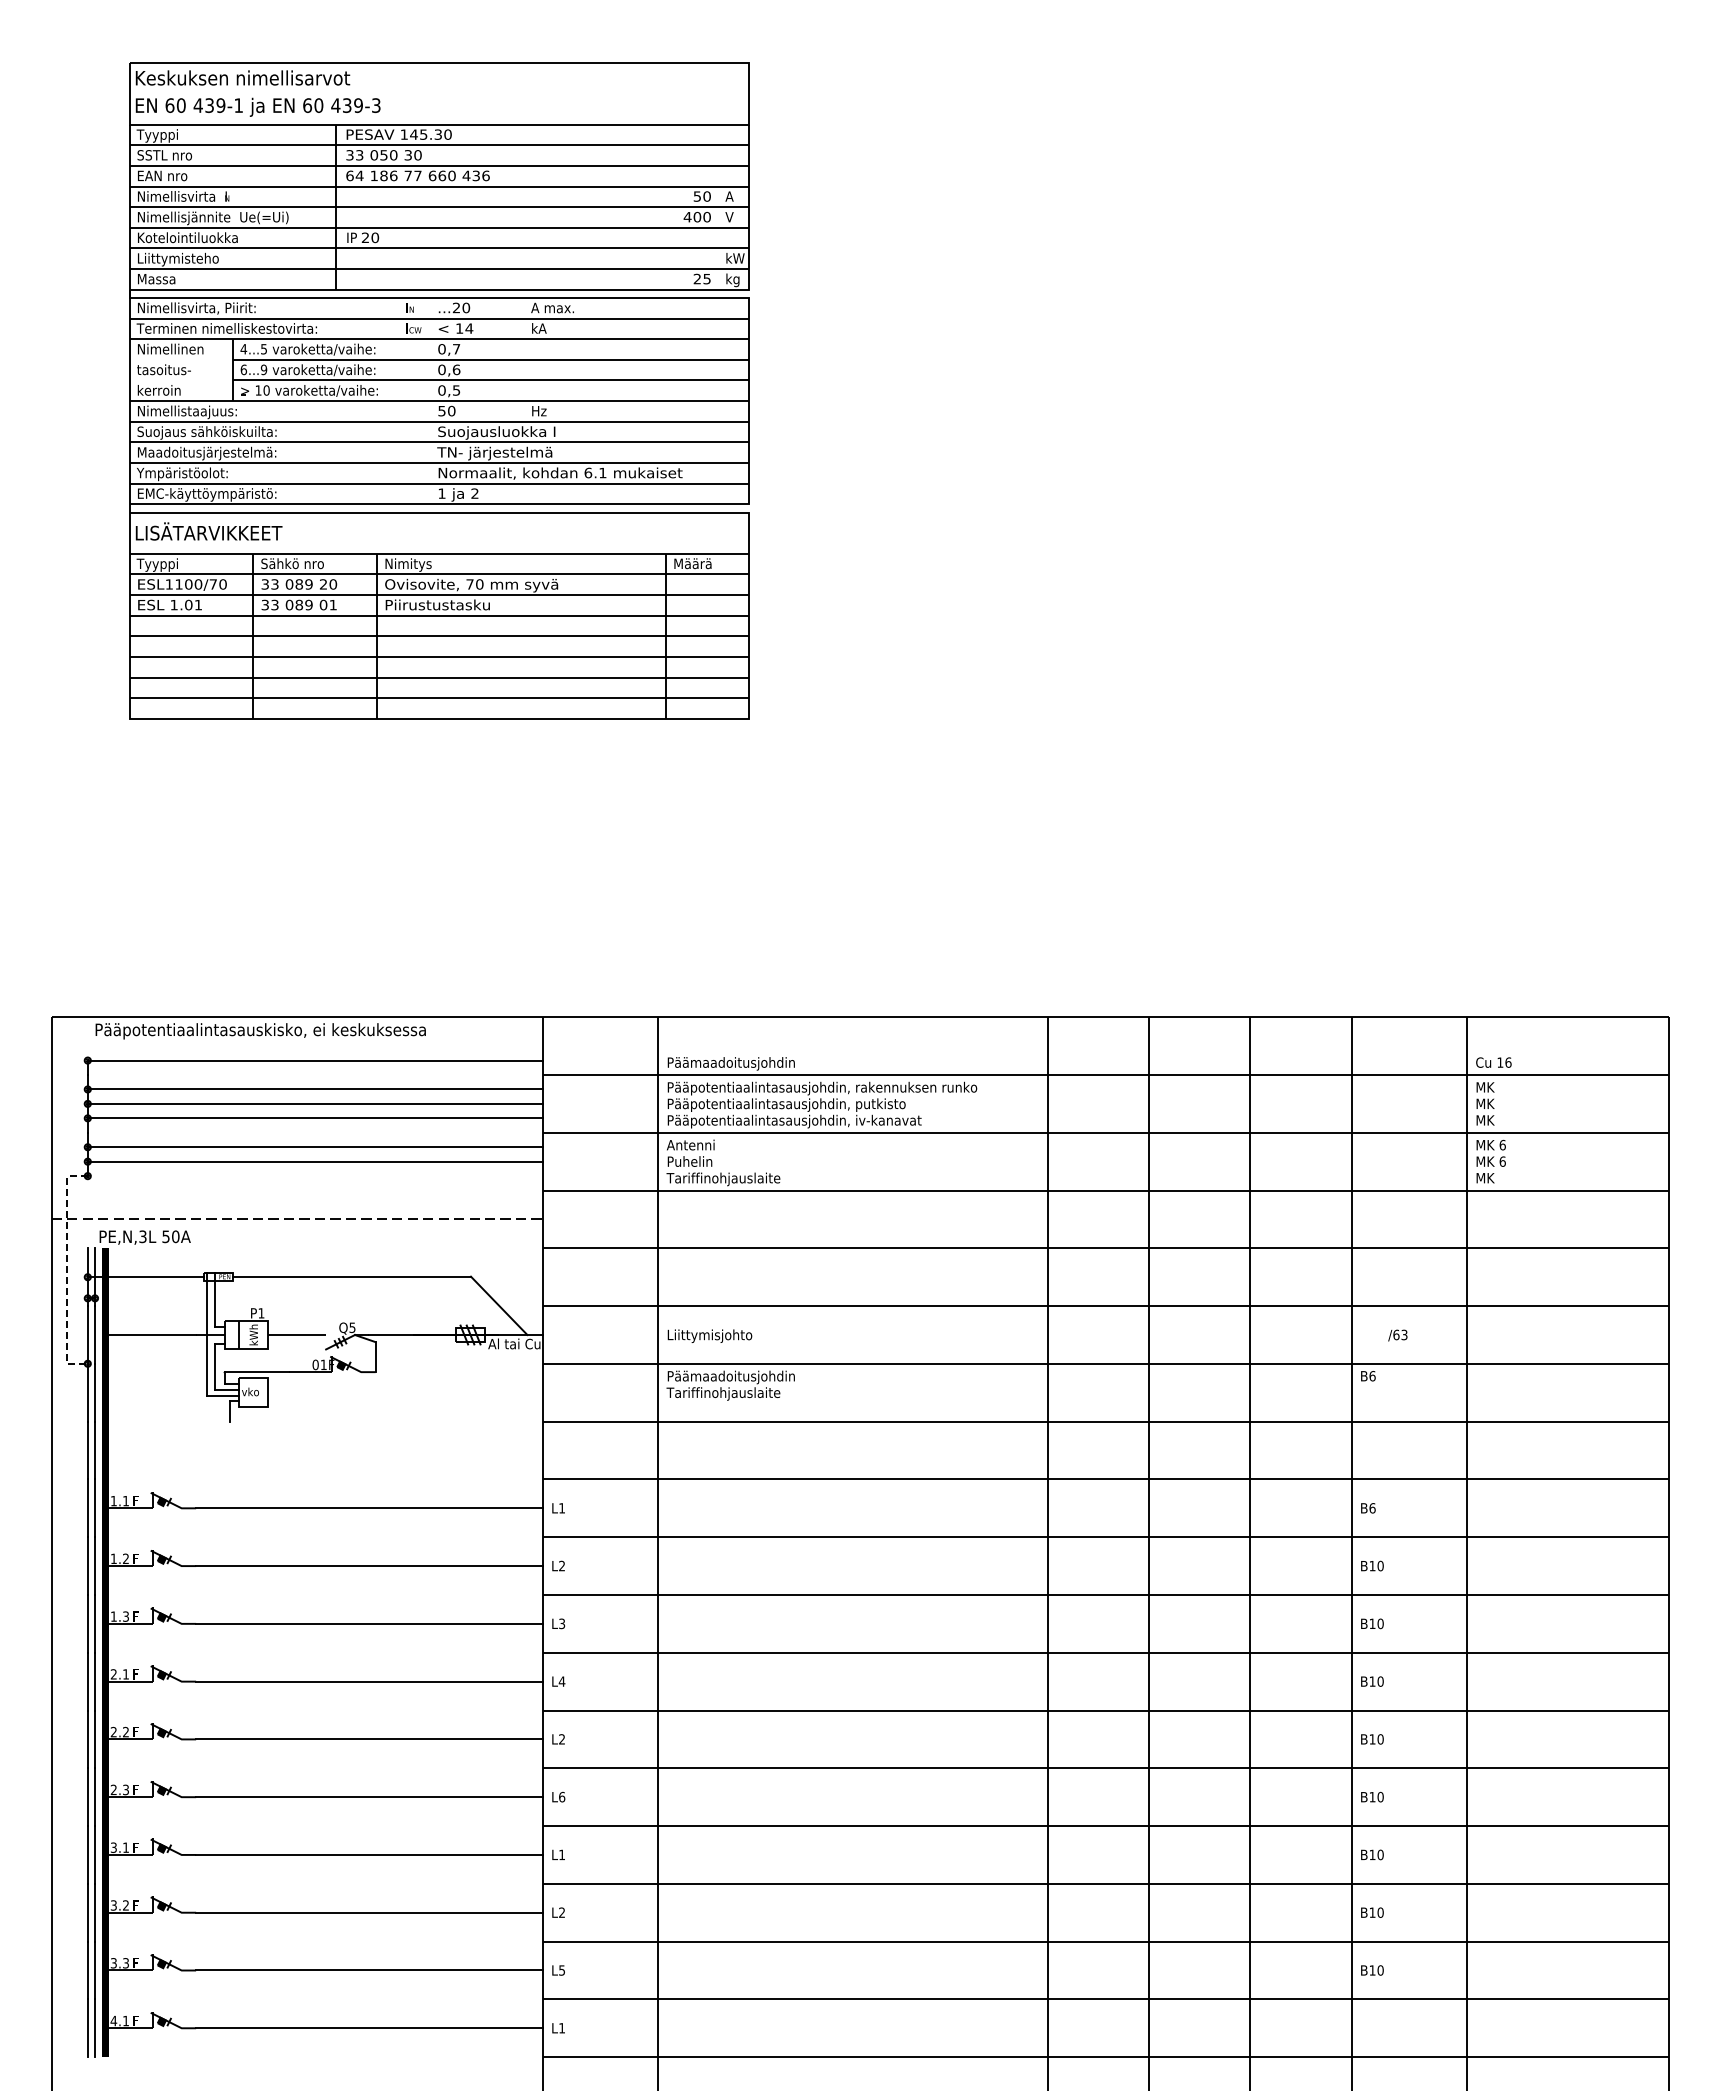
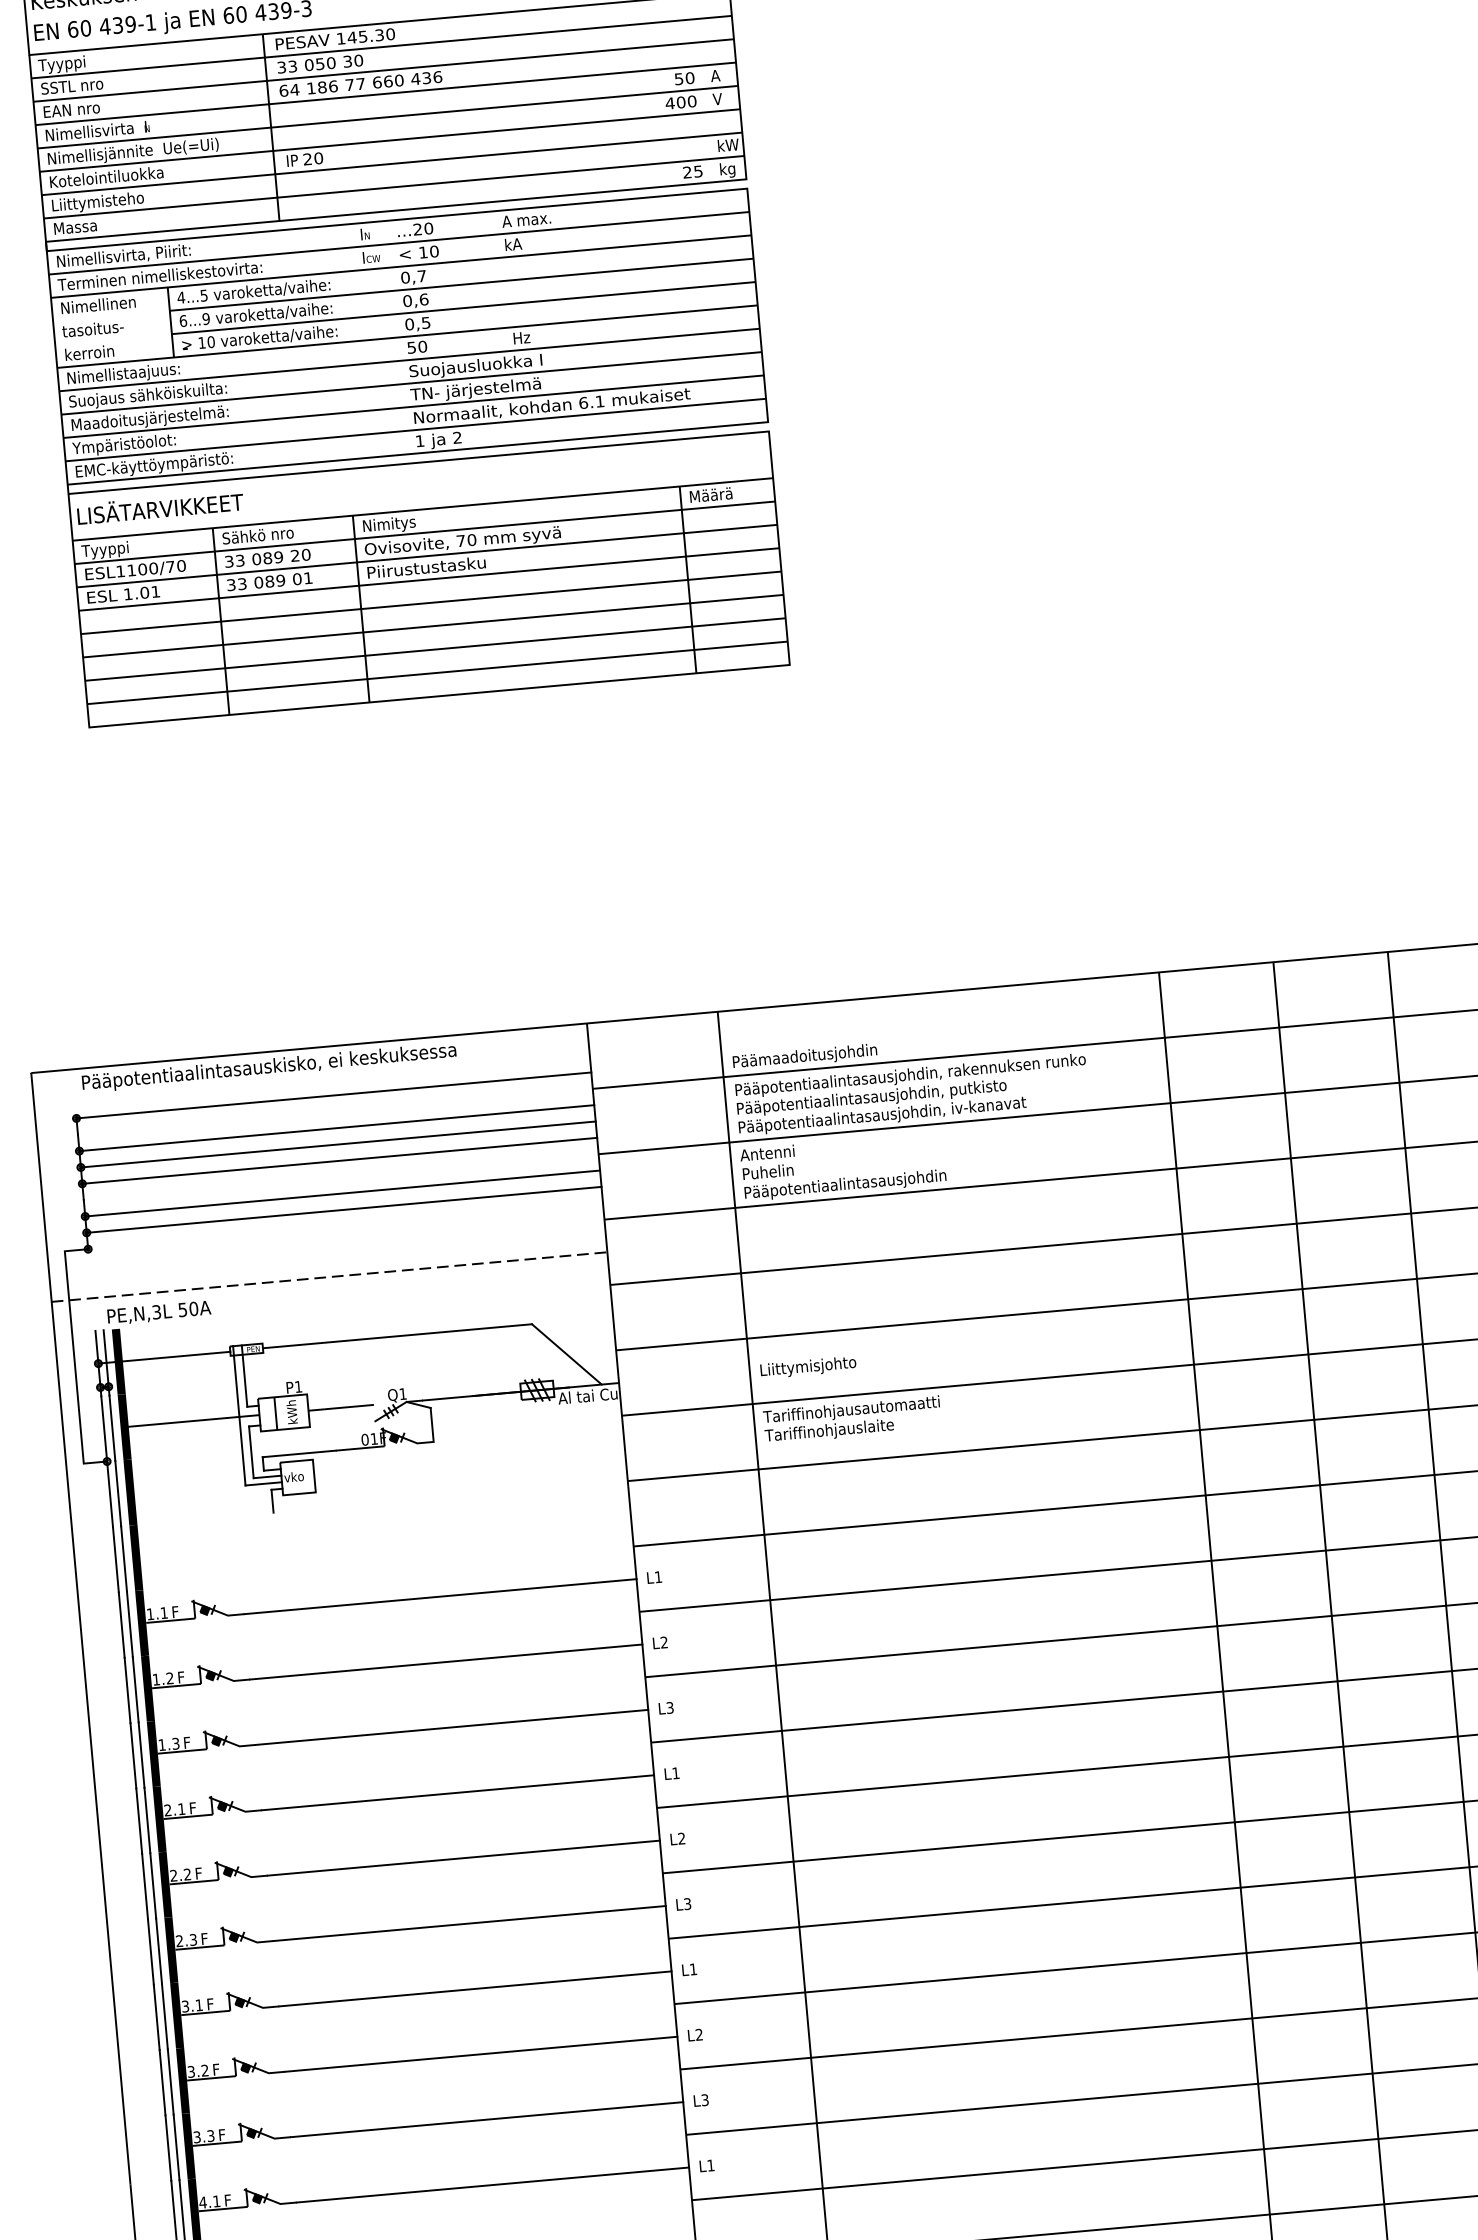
text: (469, 328) -> (434, 251), 14 -> 10
text: (755, 1179) -> (844, 1185), Tariffinohjauslaite -> Pääpotentiaalintasausjohdin
line: (67, 1269) -> (74, 1356), dashed -> solid
text: (352, 1327) -> (403, 1393), Q5 -> Q1
text: (744, 1377) -> (851, 1410), Päämaadoitusjohdin -> Tariffinohjausautomaatti
text: (561, 1681) -> (675, 1773), L4 -> L1
text: (562, 1796) -> (688, 1903), L6 -> L3
text: (561, 1969) -> (704, 2099), L5 -> L3

